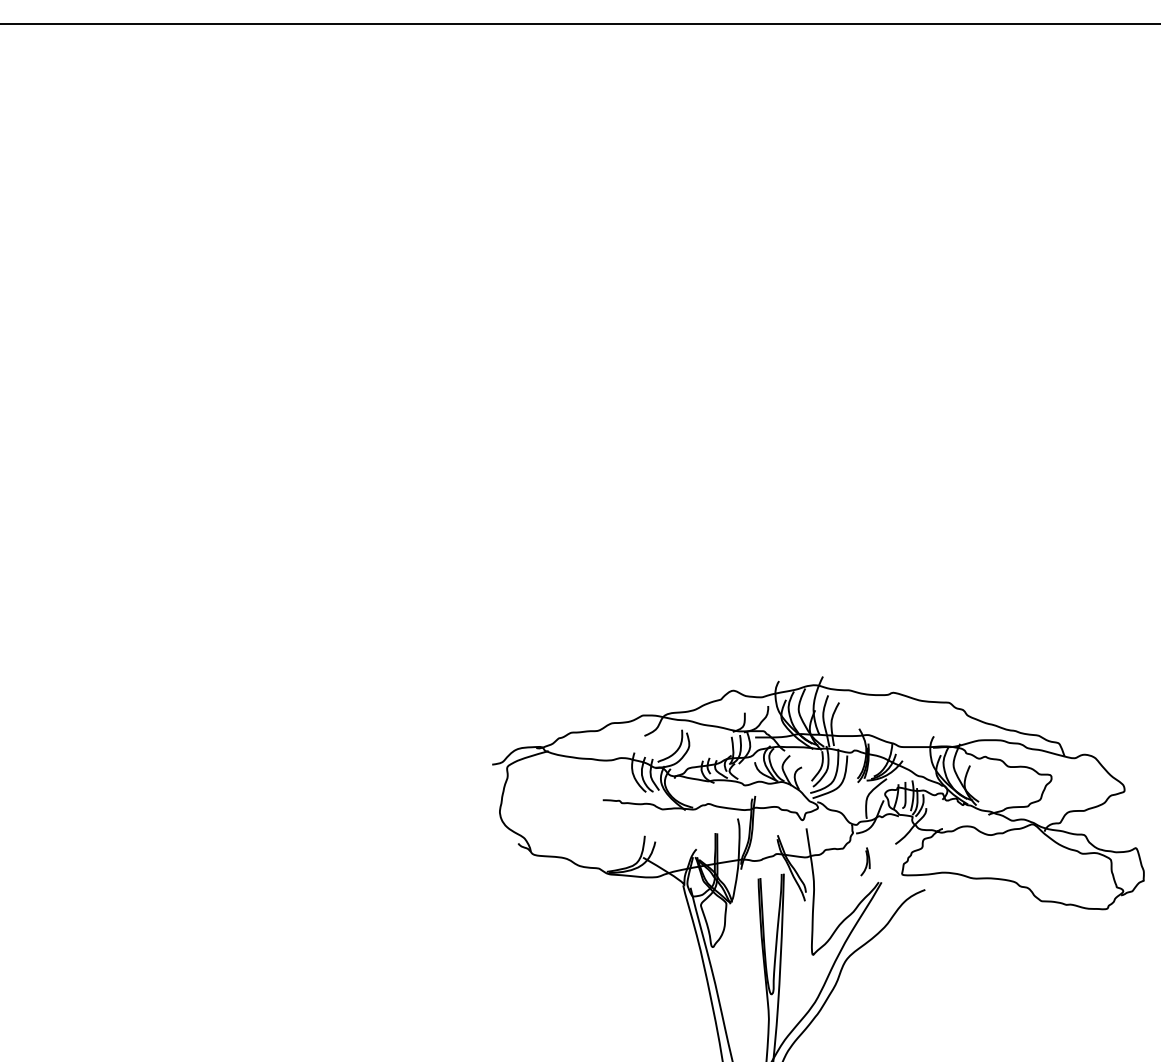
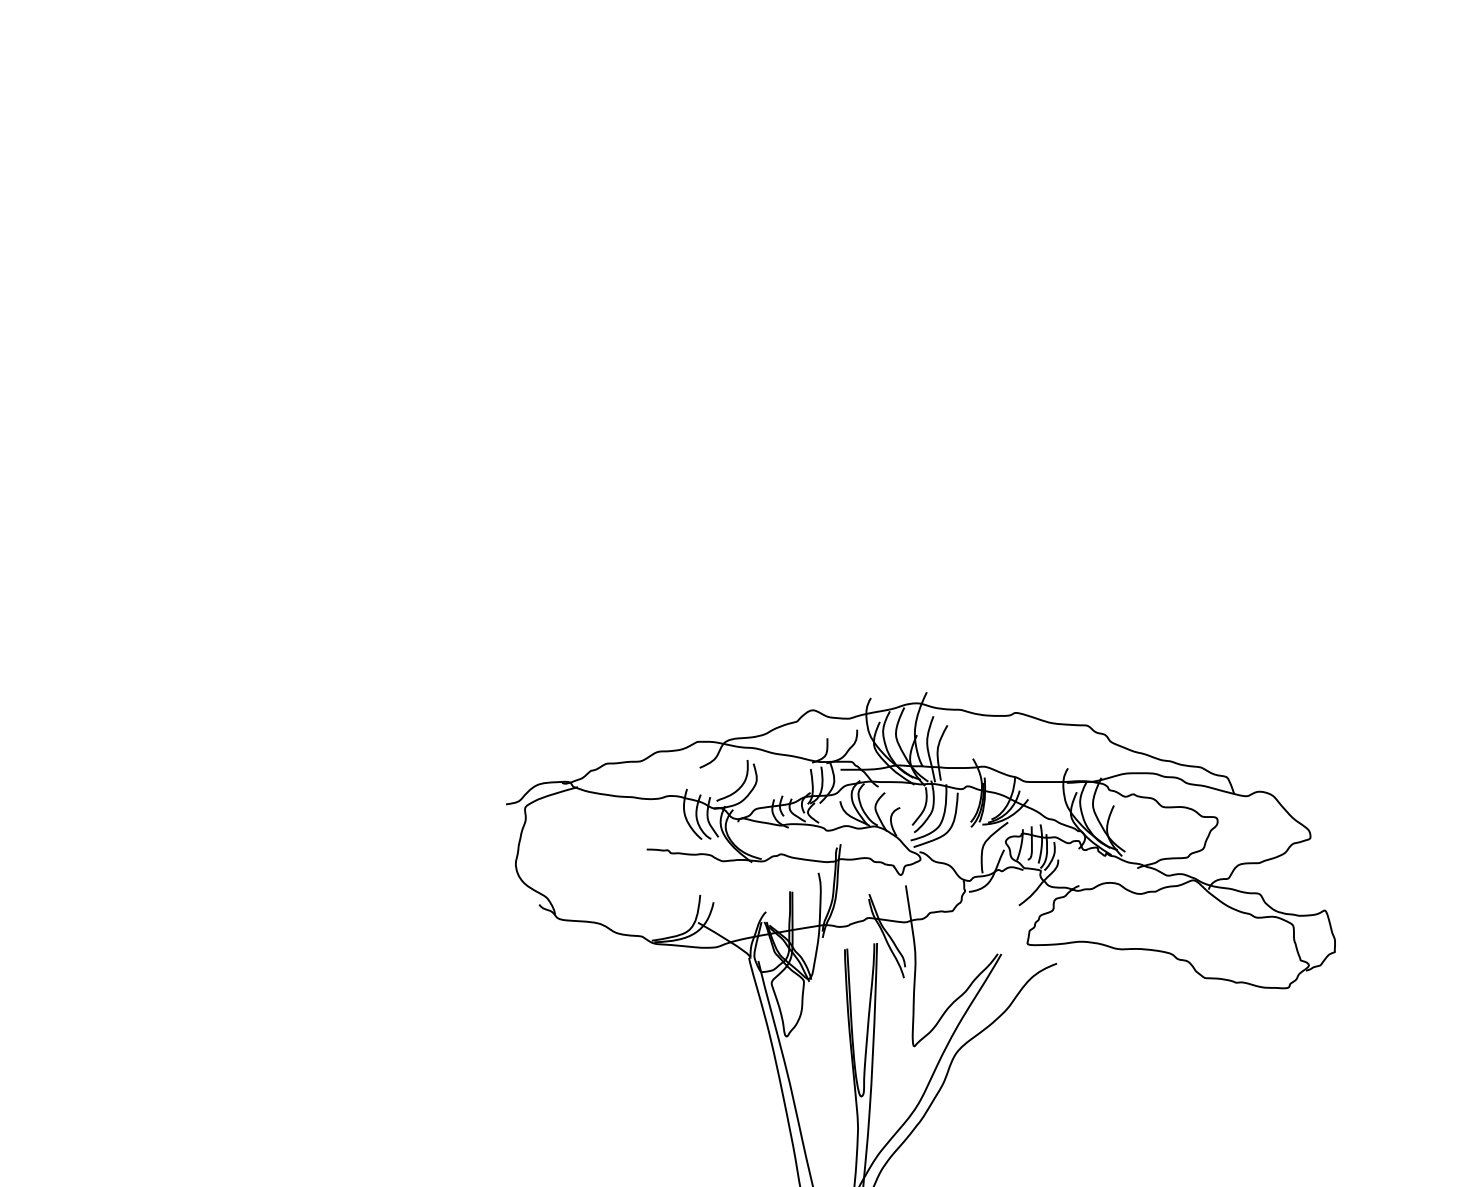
part: (865, 861) -> (980, 927), removed

